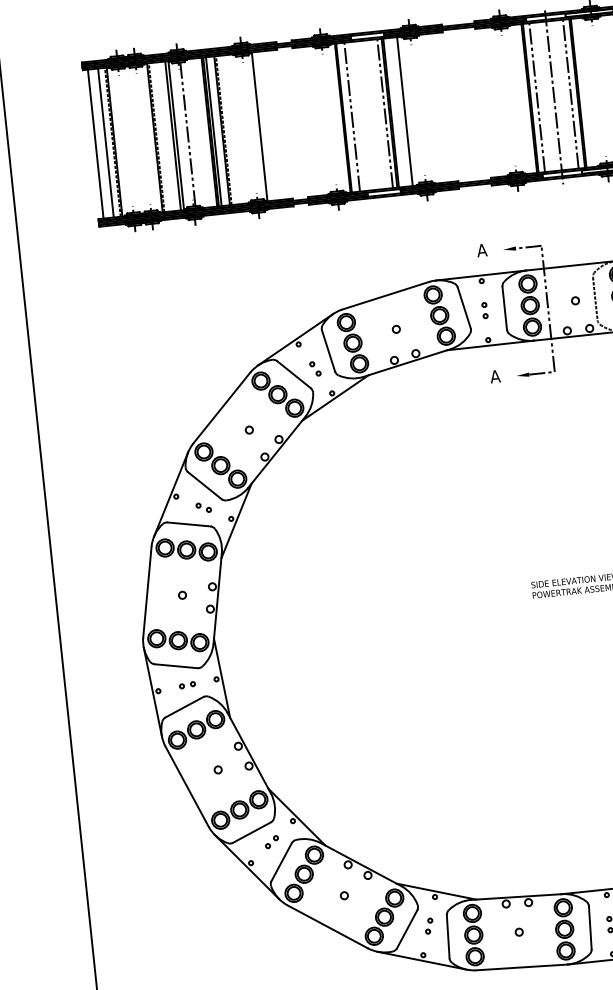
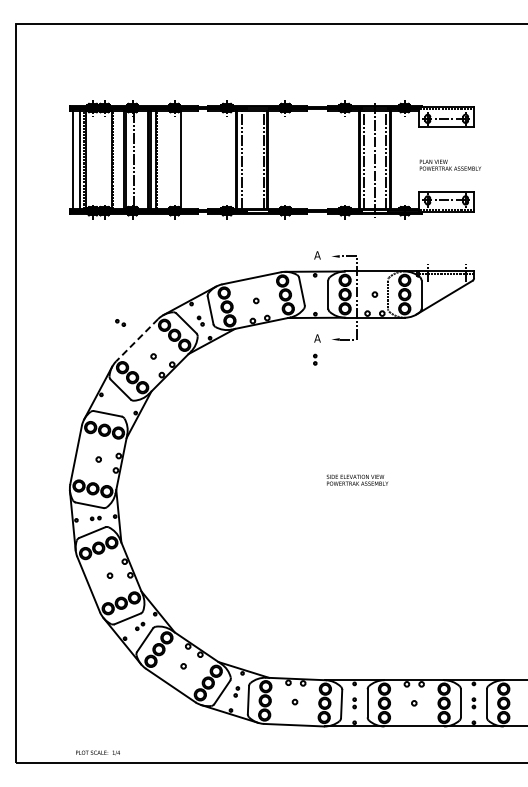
line: (404, 111) -> (276, 159), removed
part: (485, 310) -> (315, 359), moved
line: (222, 408) -> (137, 340), solid -> dashed
part: (203, 507) -> (120, 322), moved

